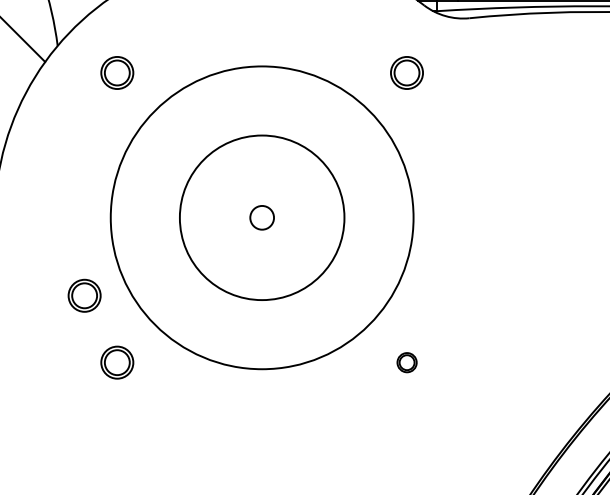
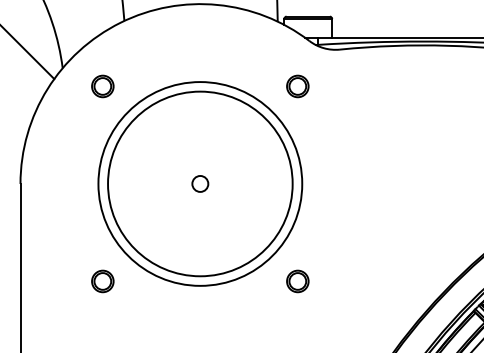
circle: (262, 217) -> (200, 183), size x1.67
part: (84, 295) -> (80, 236), removed
part: (406, 362) -> (297, 281), size x1.67

